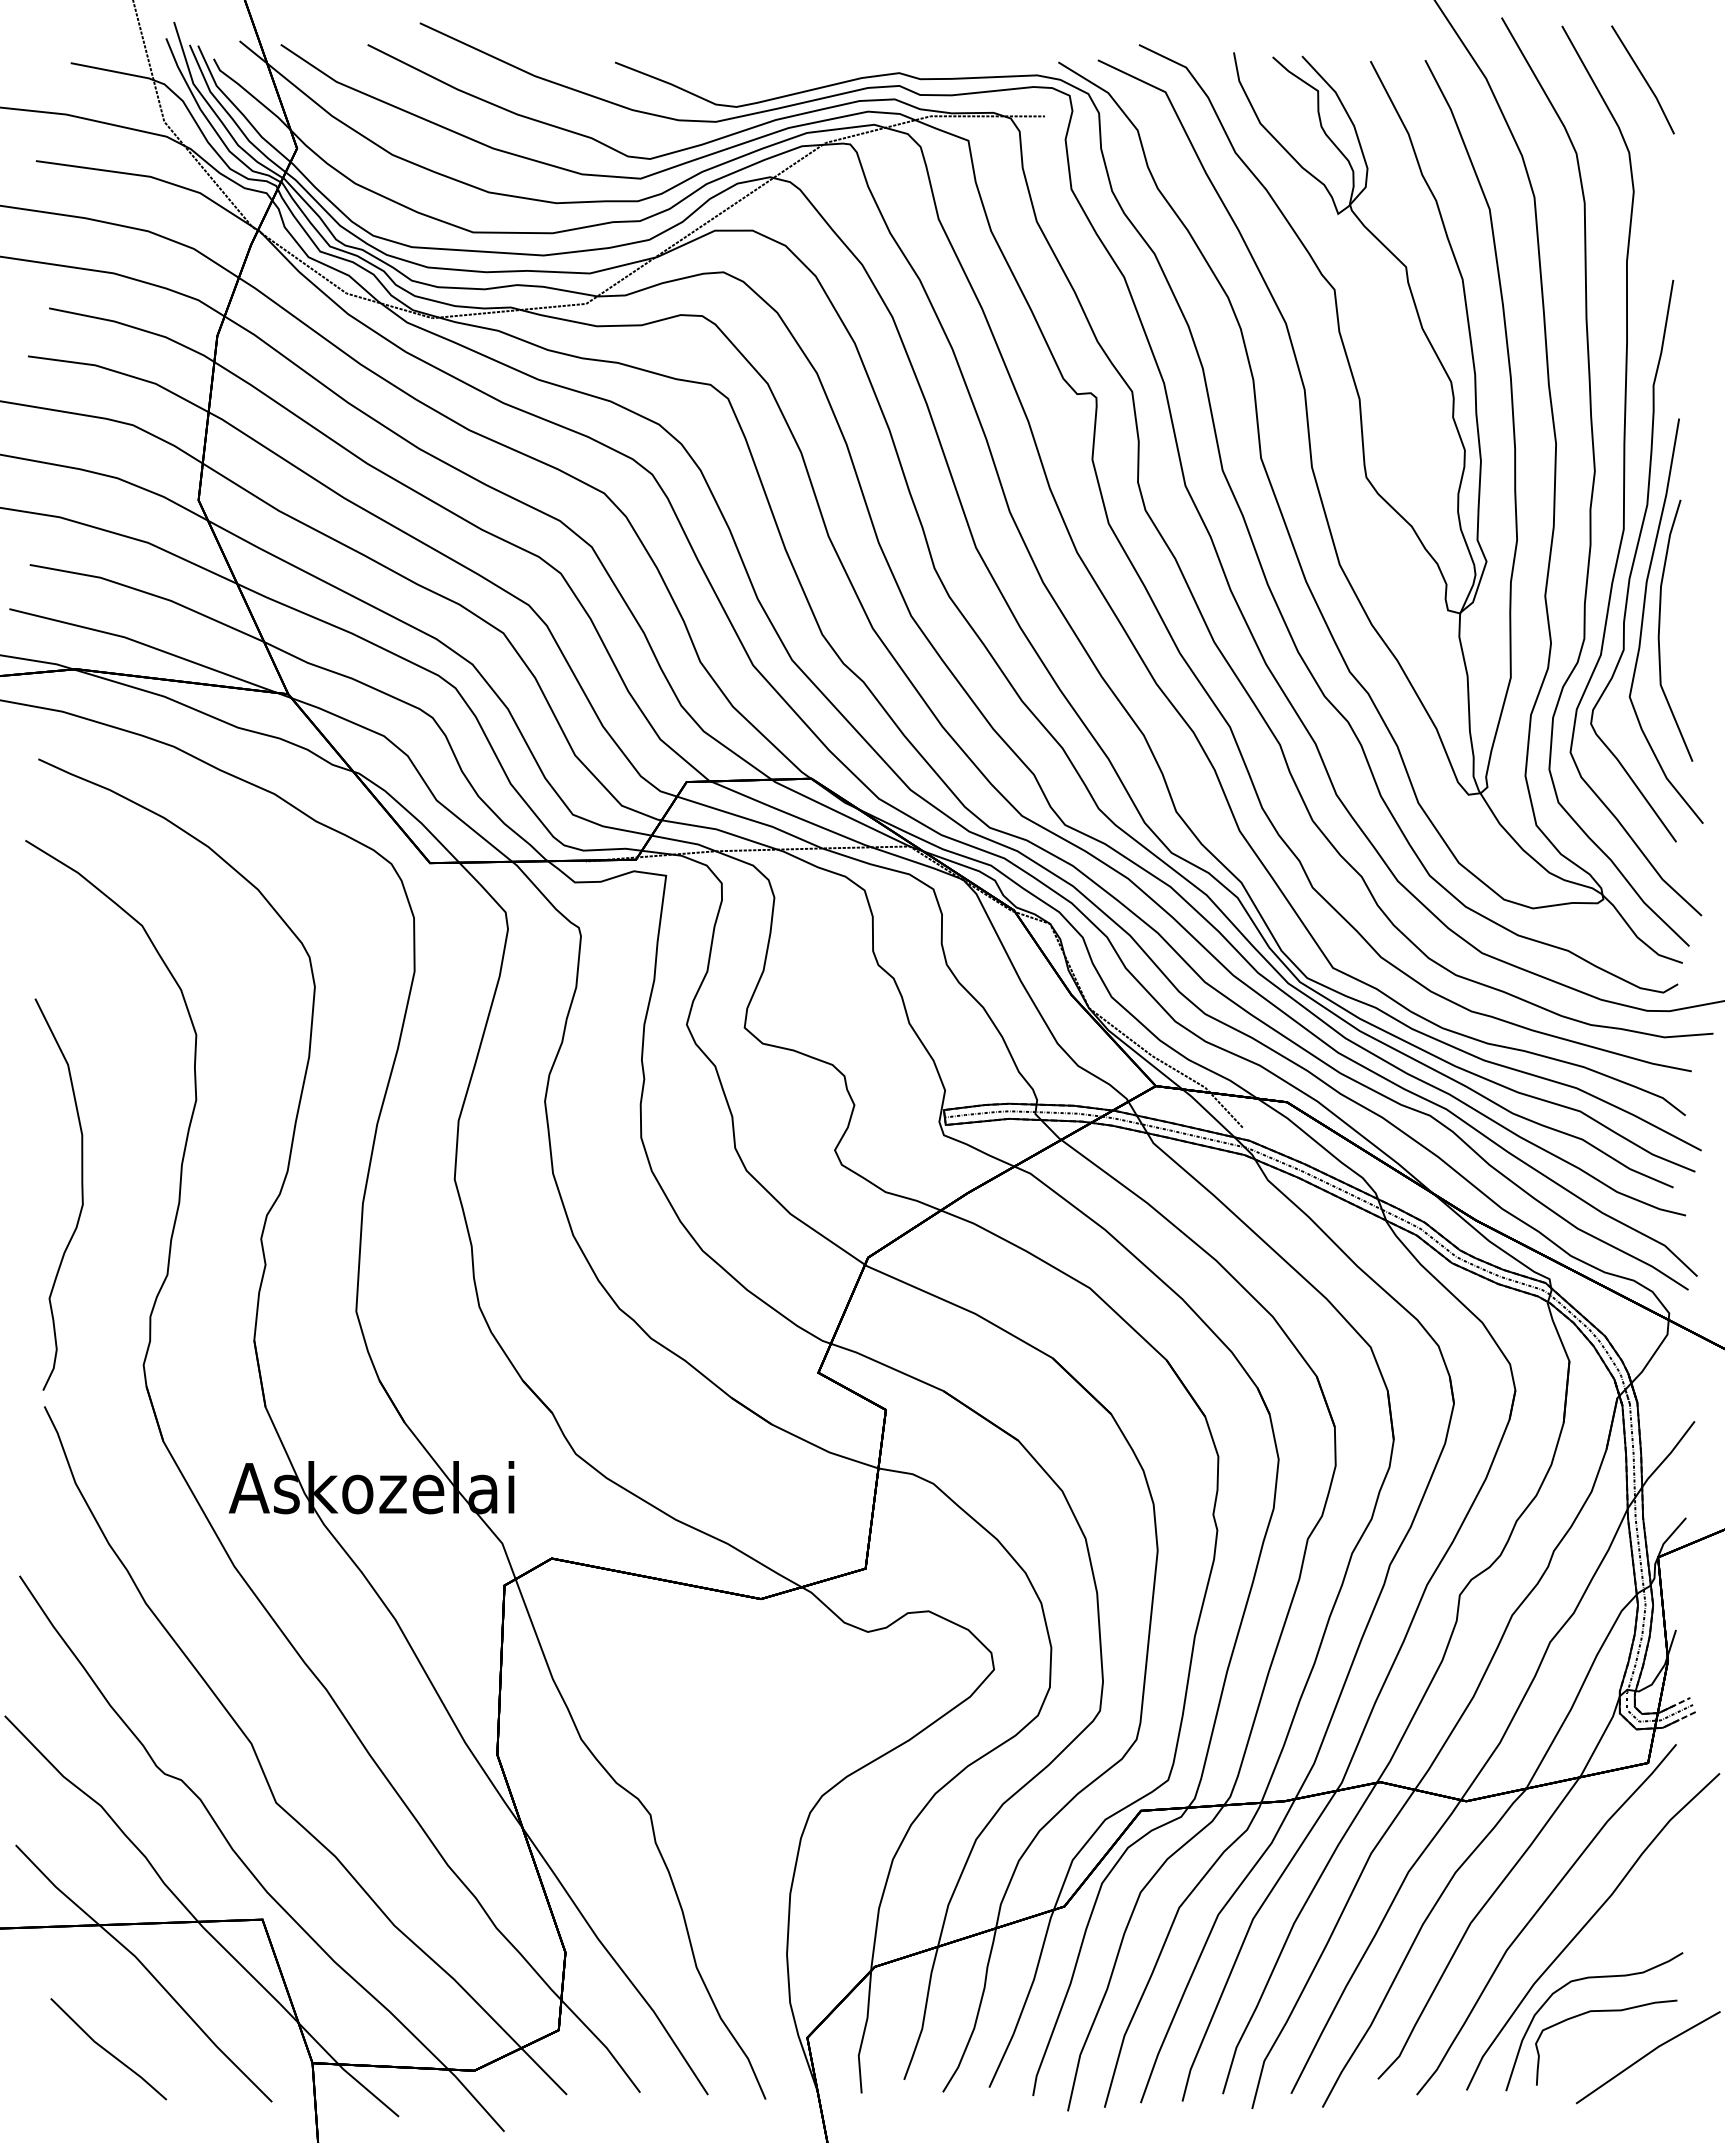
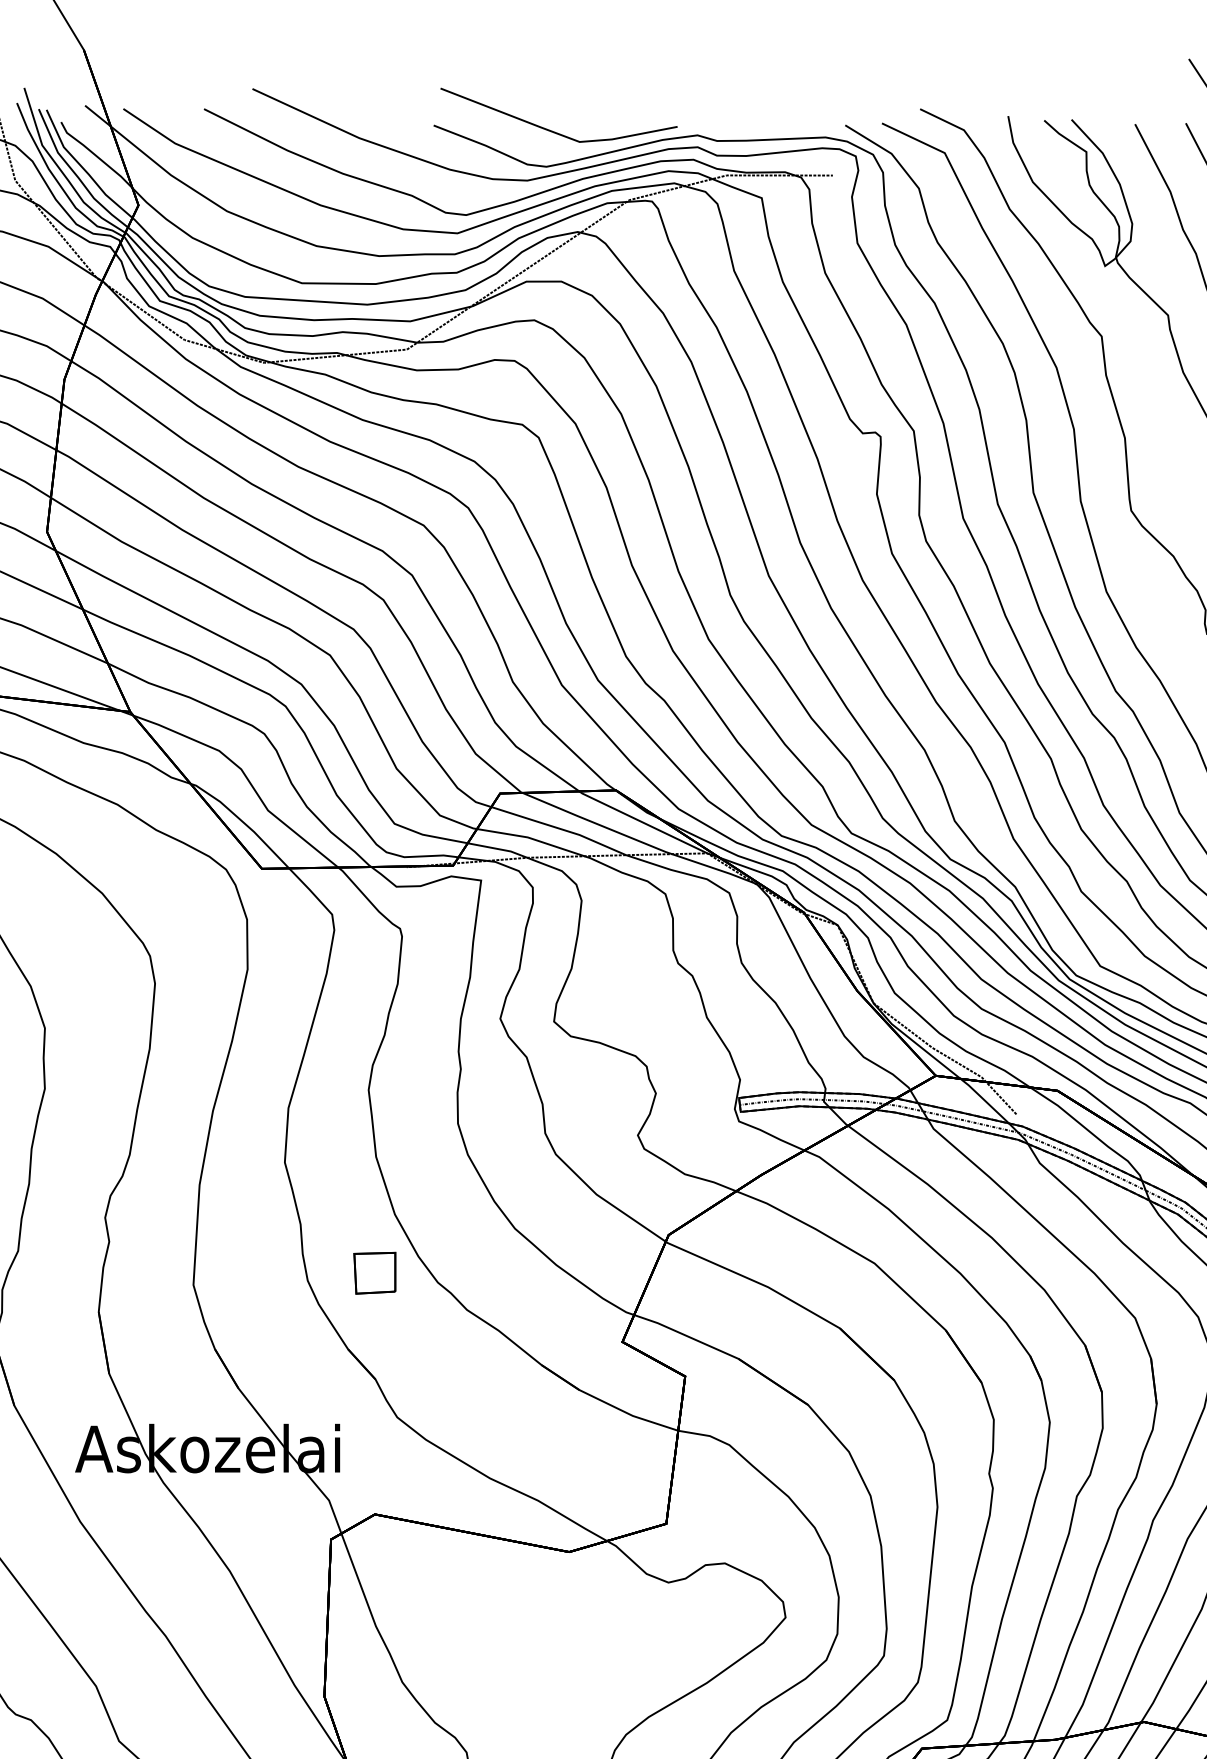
line: (744, 68) -> (553, 131), added
part: (551, 1298) -> (374, 1272), added

